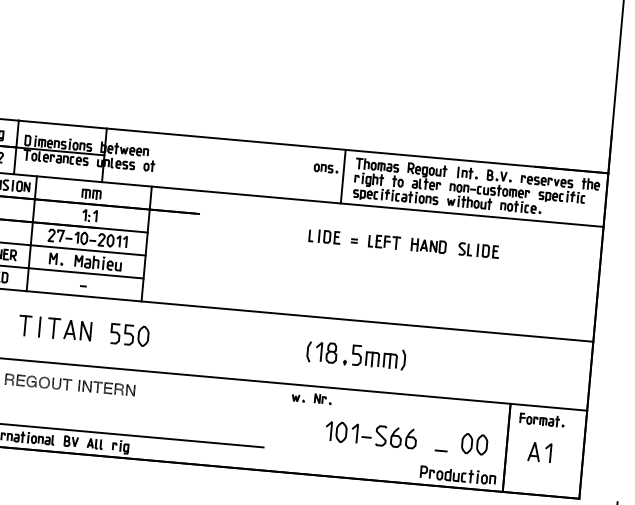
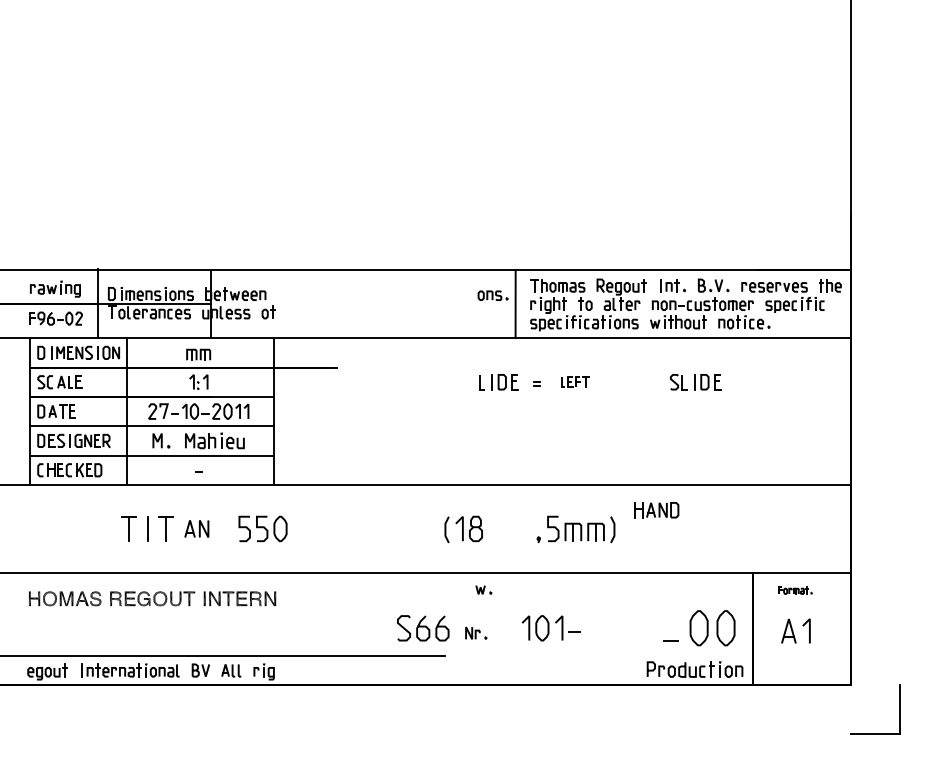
part: (384, 242) -> (575, 382), size x0.7
part: (428, 246) -> (656, 510), moved
part: (77, 330) -> (196, 528), size x0.7
part: (321, 352) -> (463, 529), moved
part: (323, 398) -> (476, 632), moved
part: (542, 420) -> (795, 590), size x0.6
part: (396, 437) -> (423, 628), moved
part: (473, 444) -> (711, 628), size x1.4

